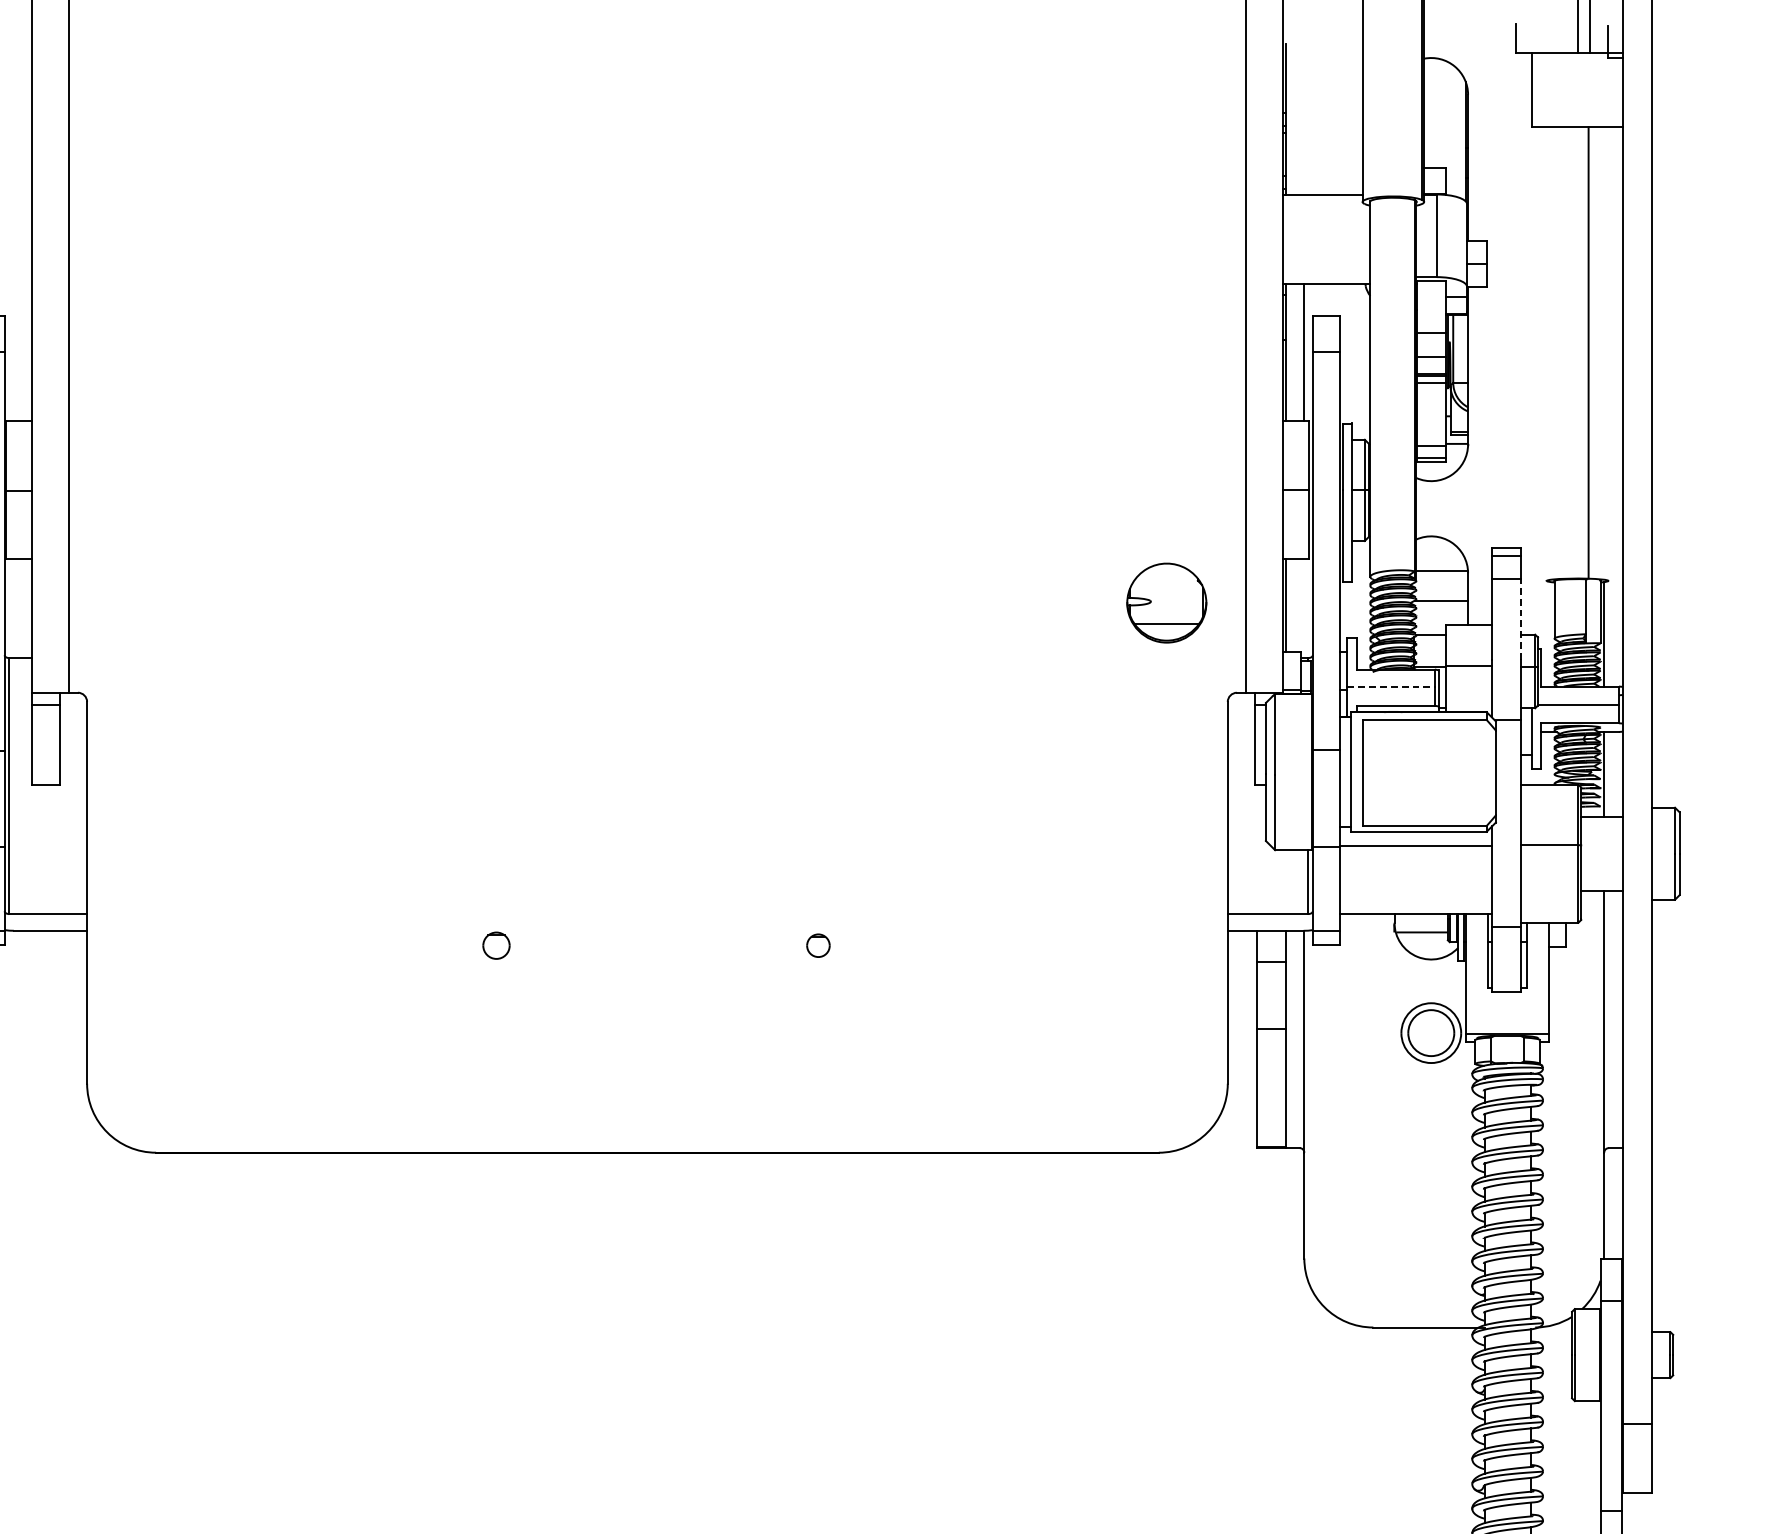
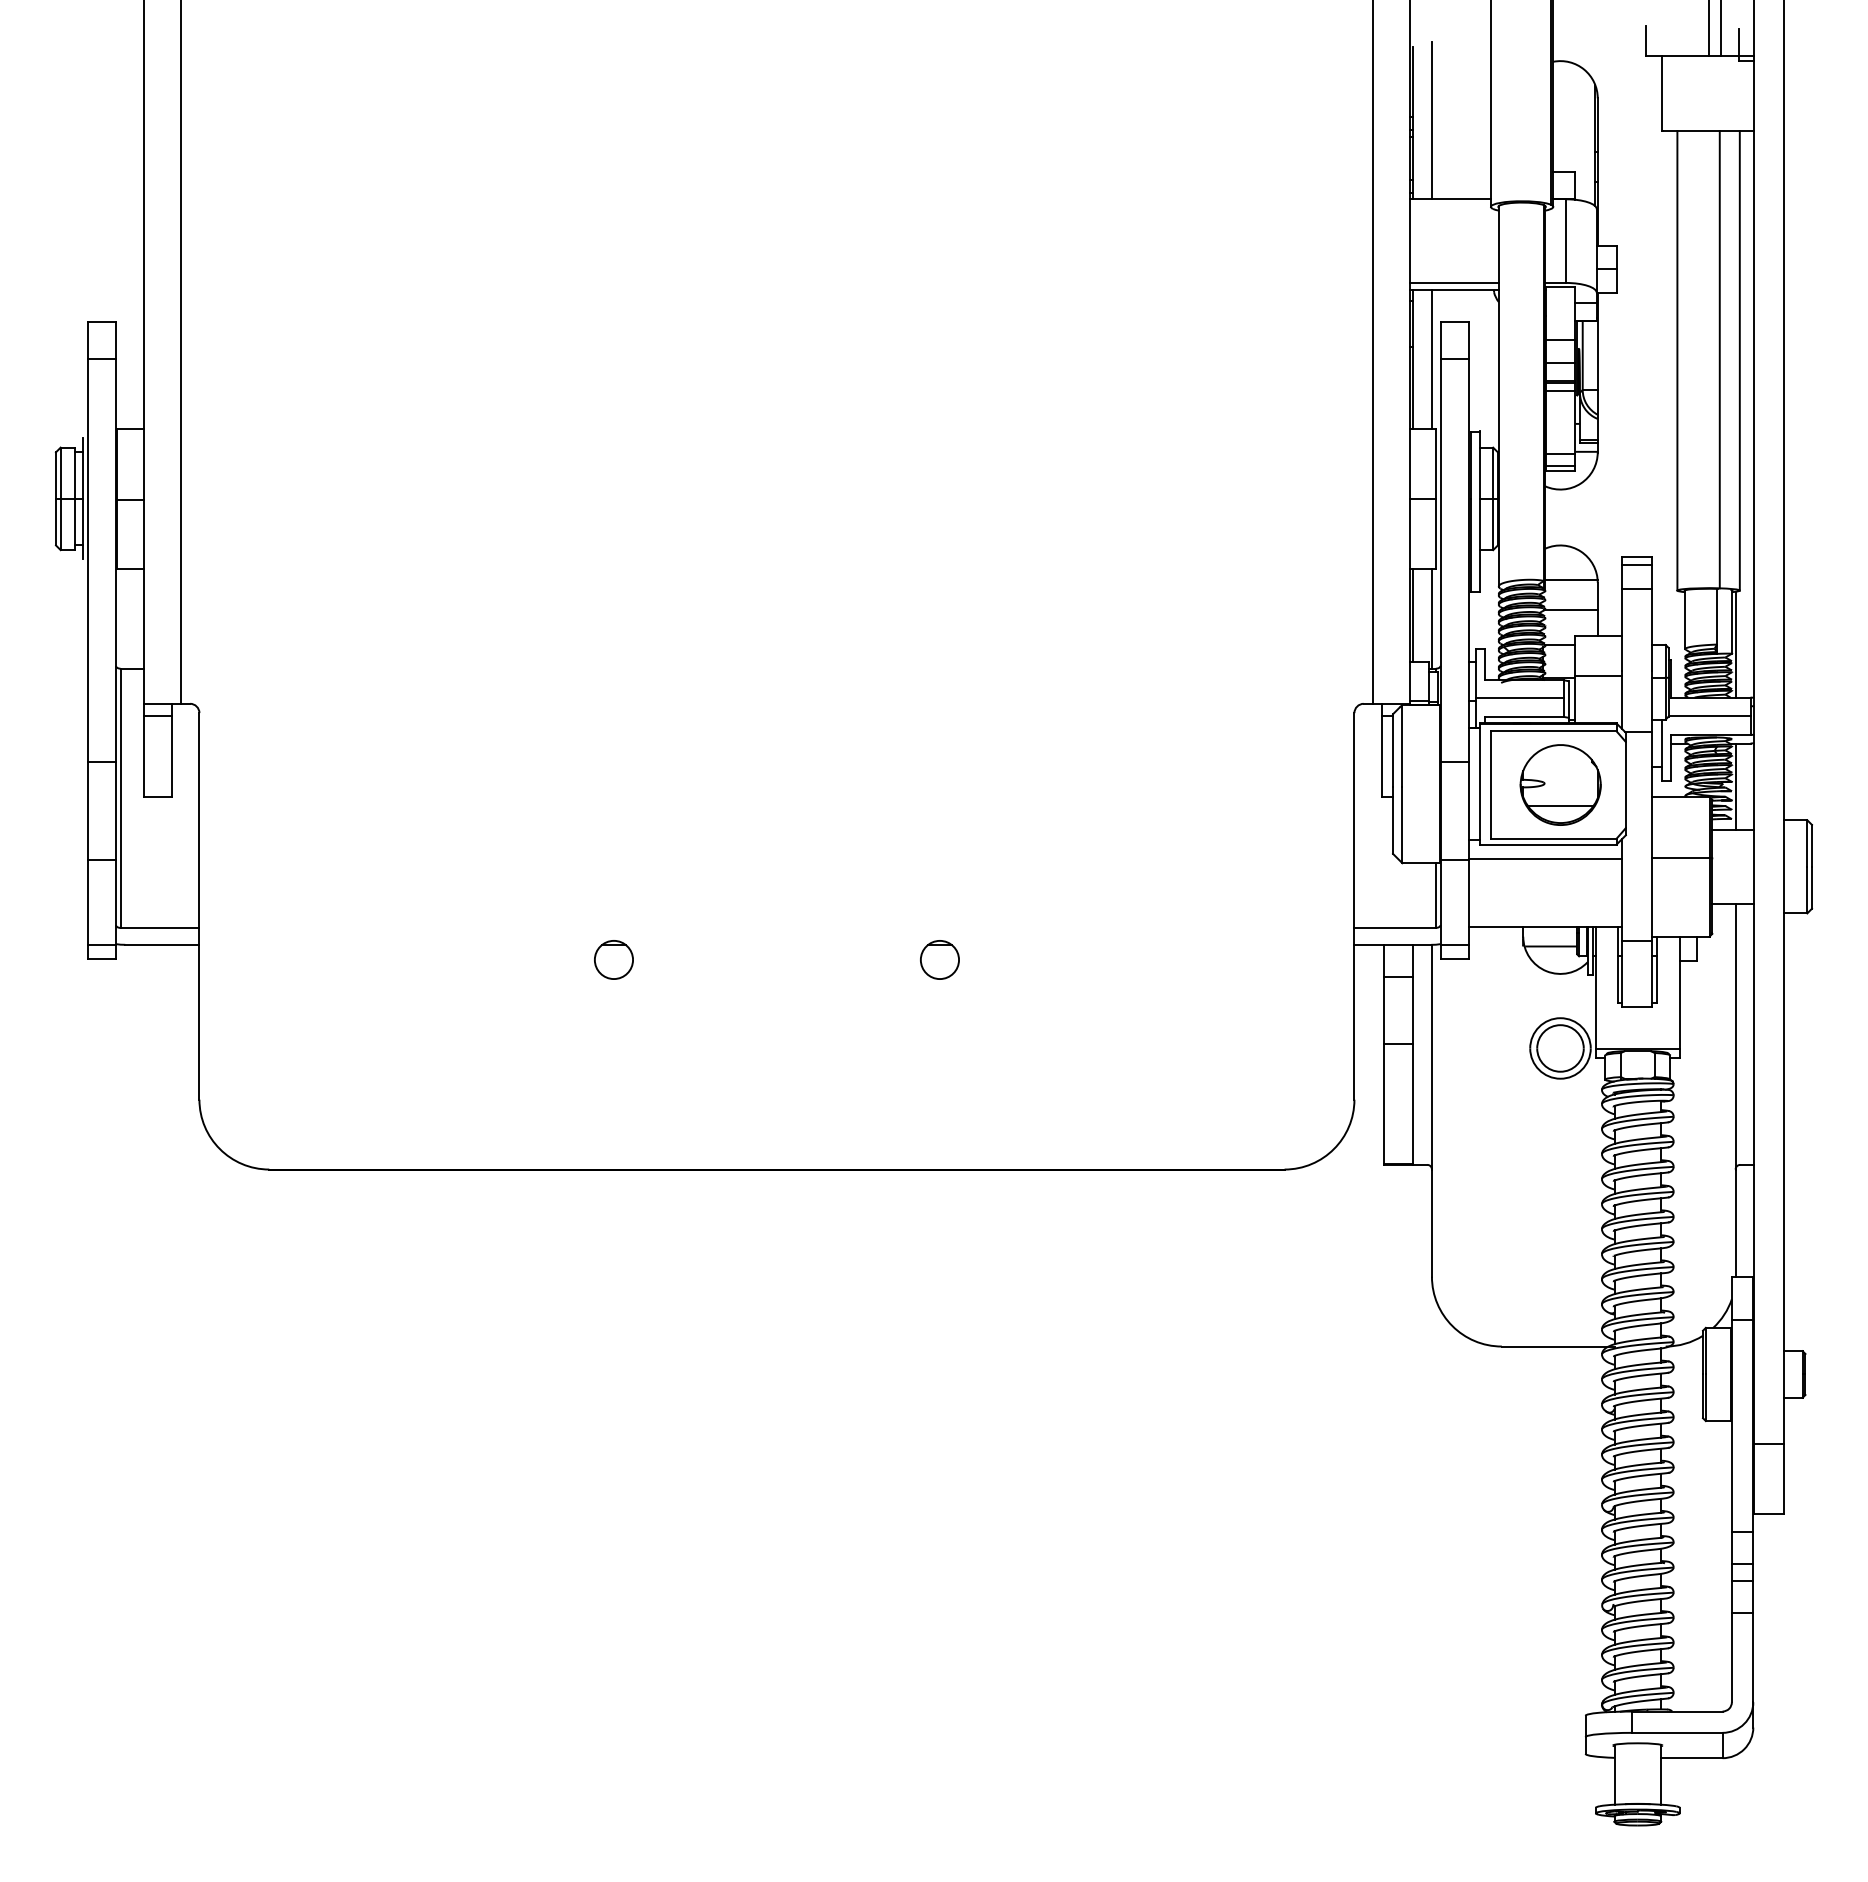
line: (1303, 116) -> (1431, 120), added
line: (1326, 276) -> (1454, 282), added
line: (1546, 353) -> (1677, 360), added
line: (1608, 353) -> (1739, 360), added
part: (1166, 602) -> (1560, 784), moved
line: (1303, 608) -> (1431, 618), added
line: (1521, 619) -> (1651, 629), dashed -> solid
line: (1391, 687) -> (1520, 698), dashed -> solid
part: (496, 945) -> (613, 959), size x1.43
part: (817, 945) -> (939, 959), size x1.67

